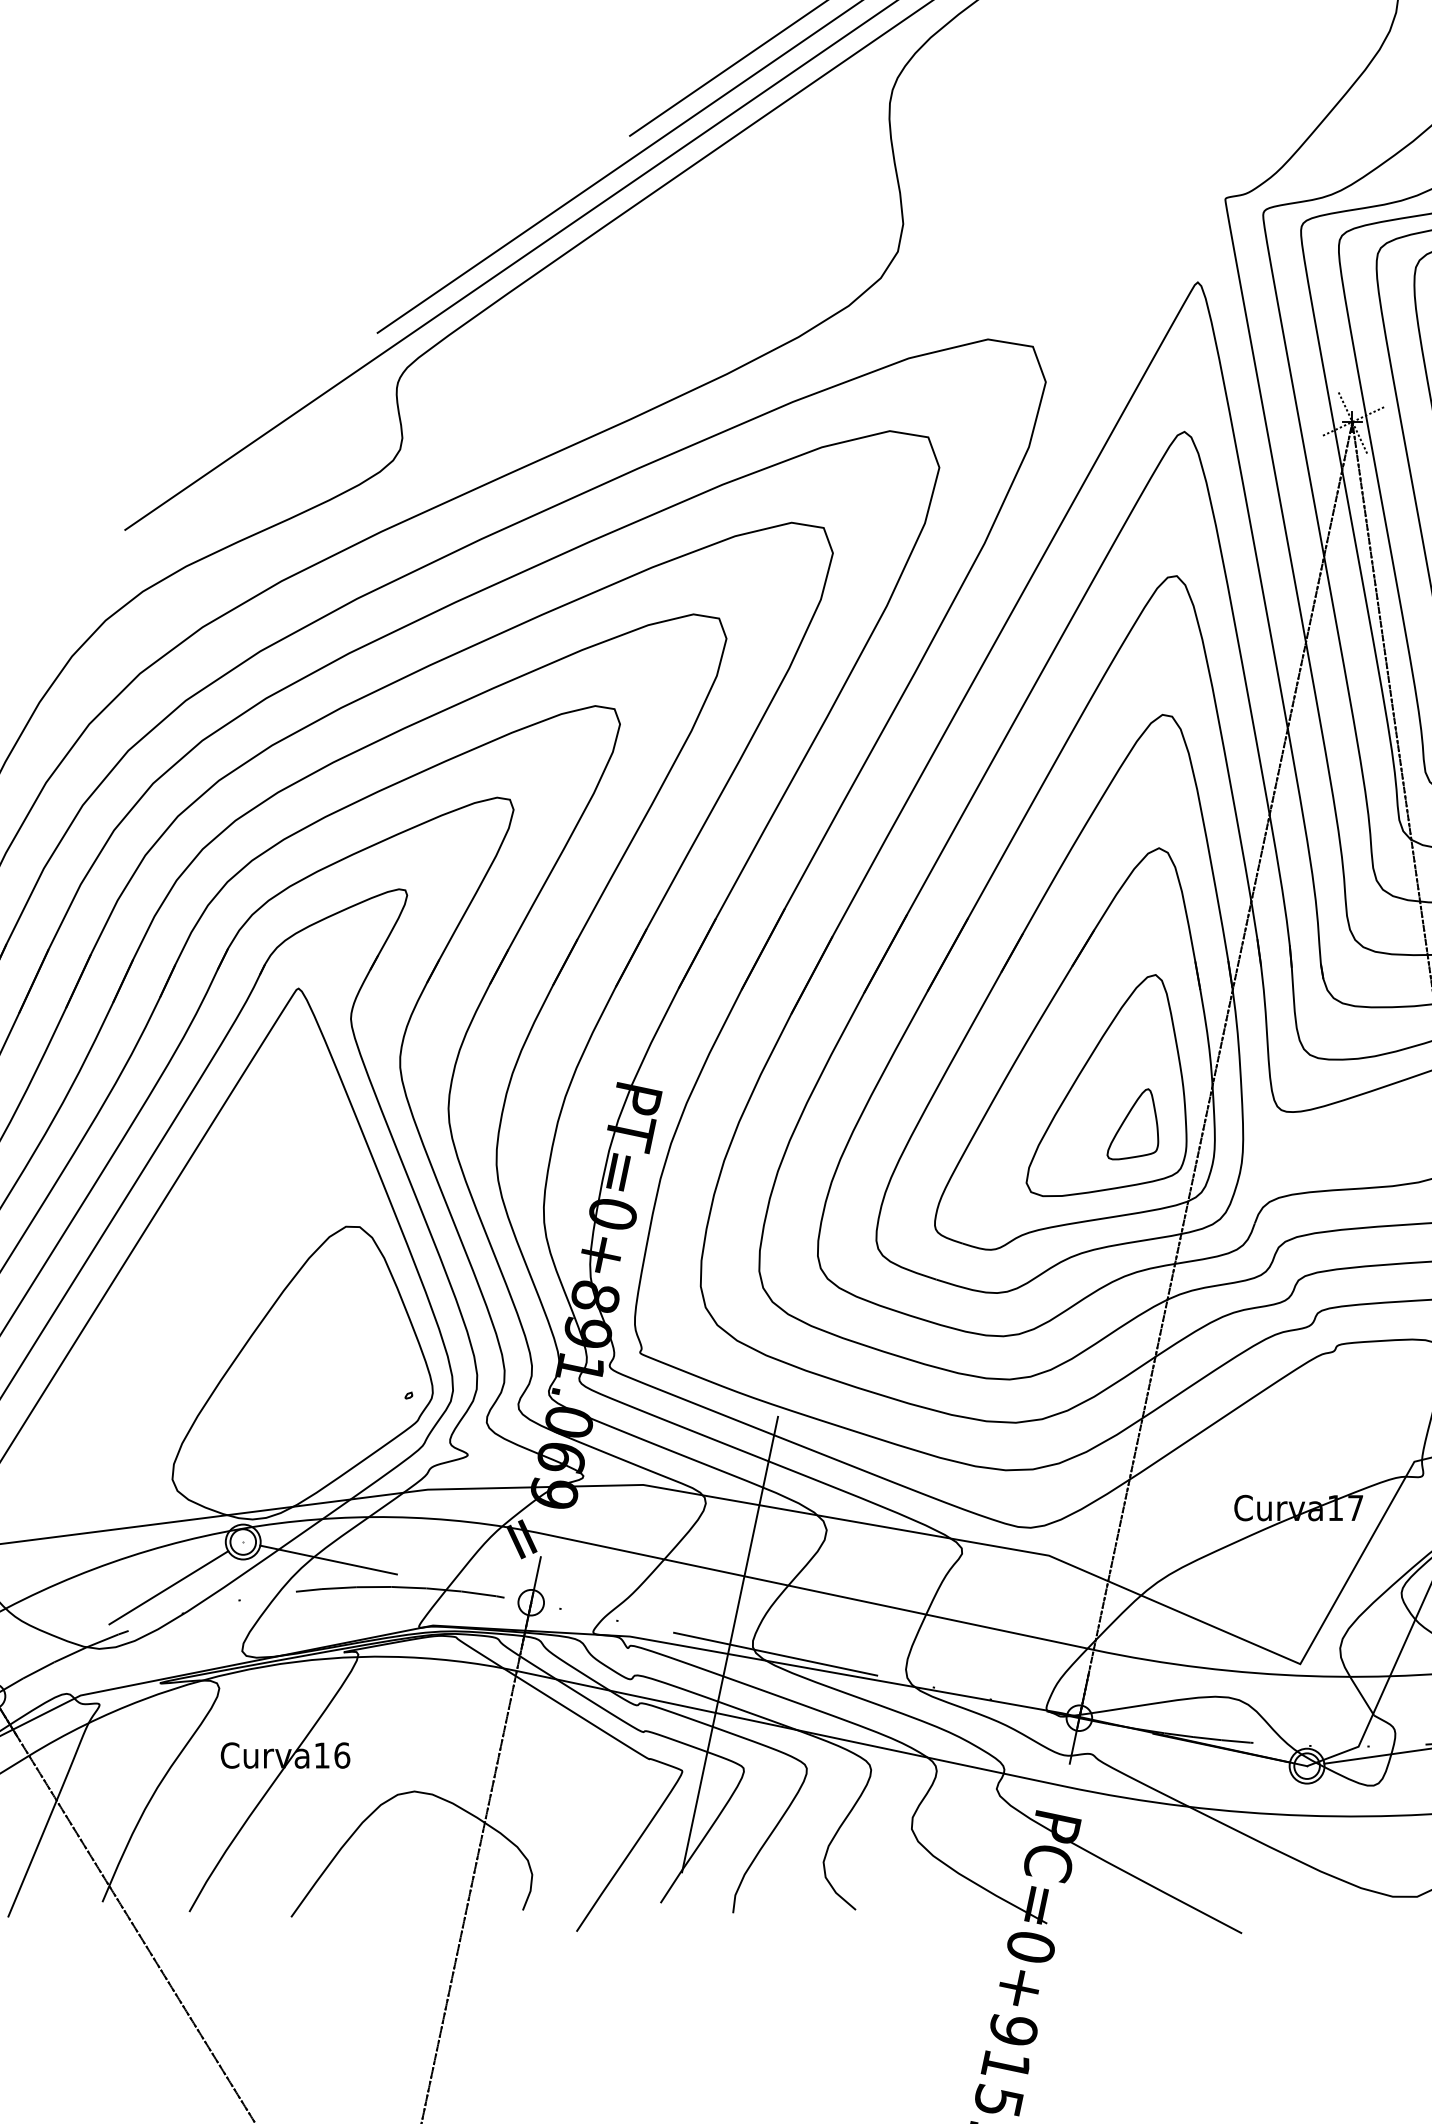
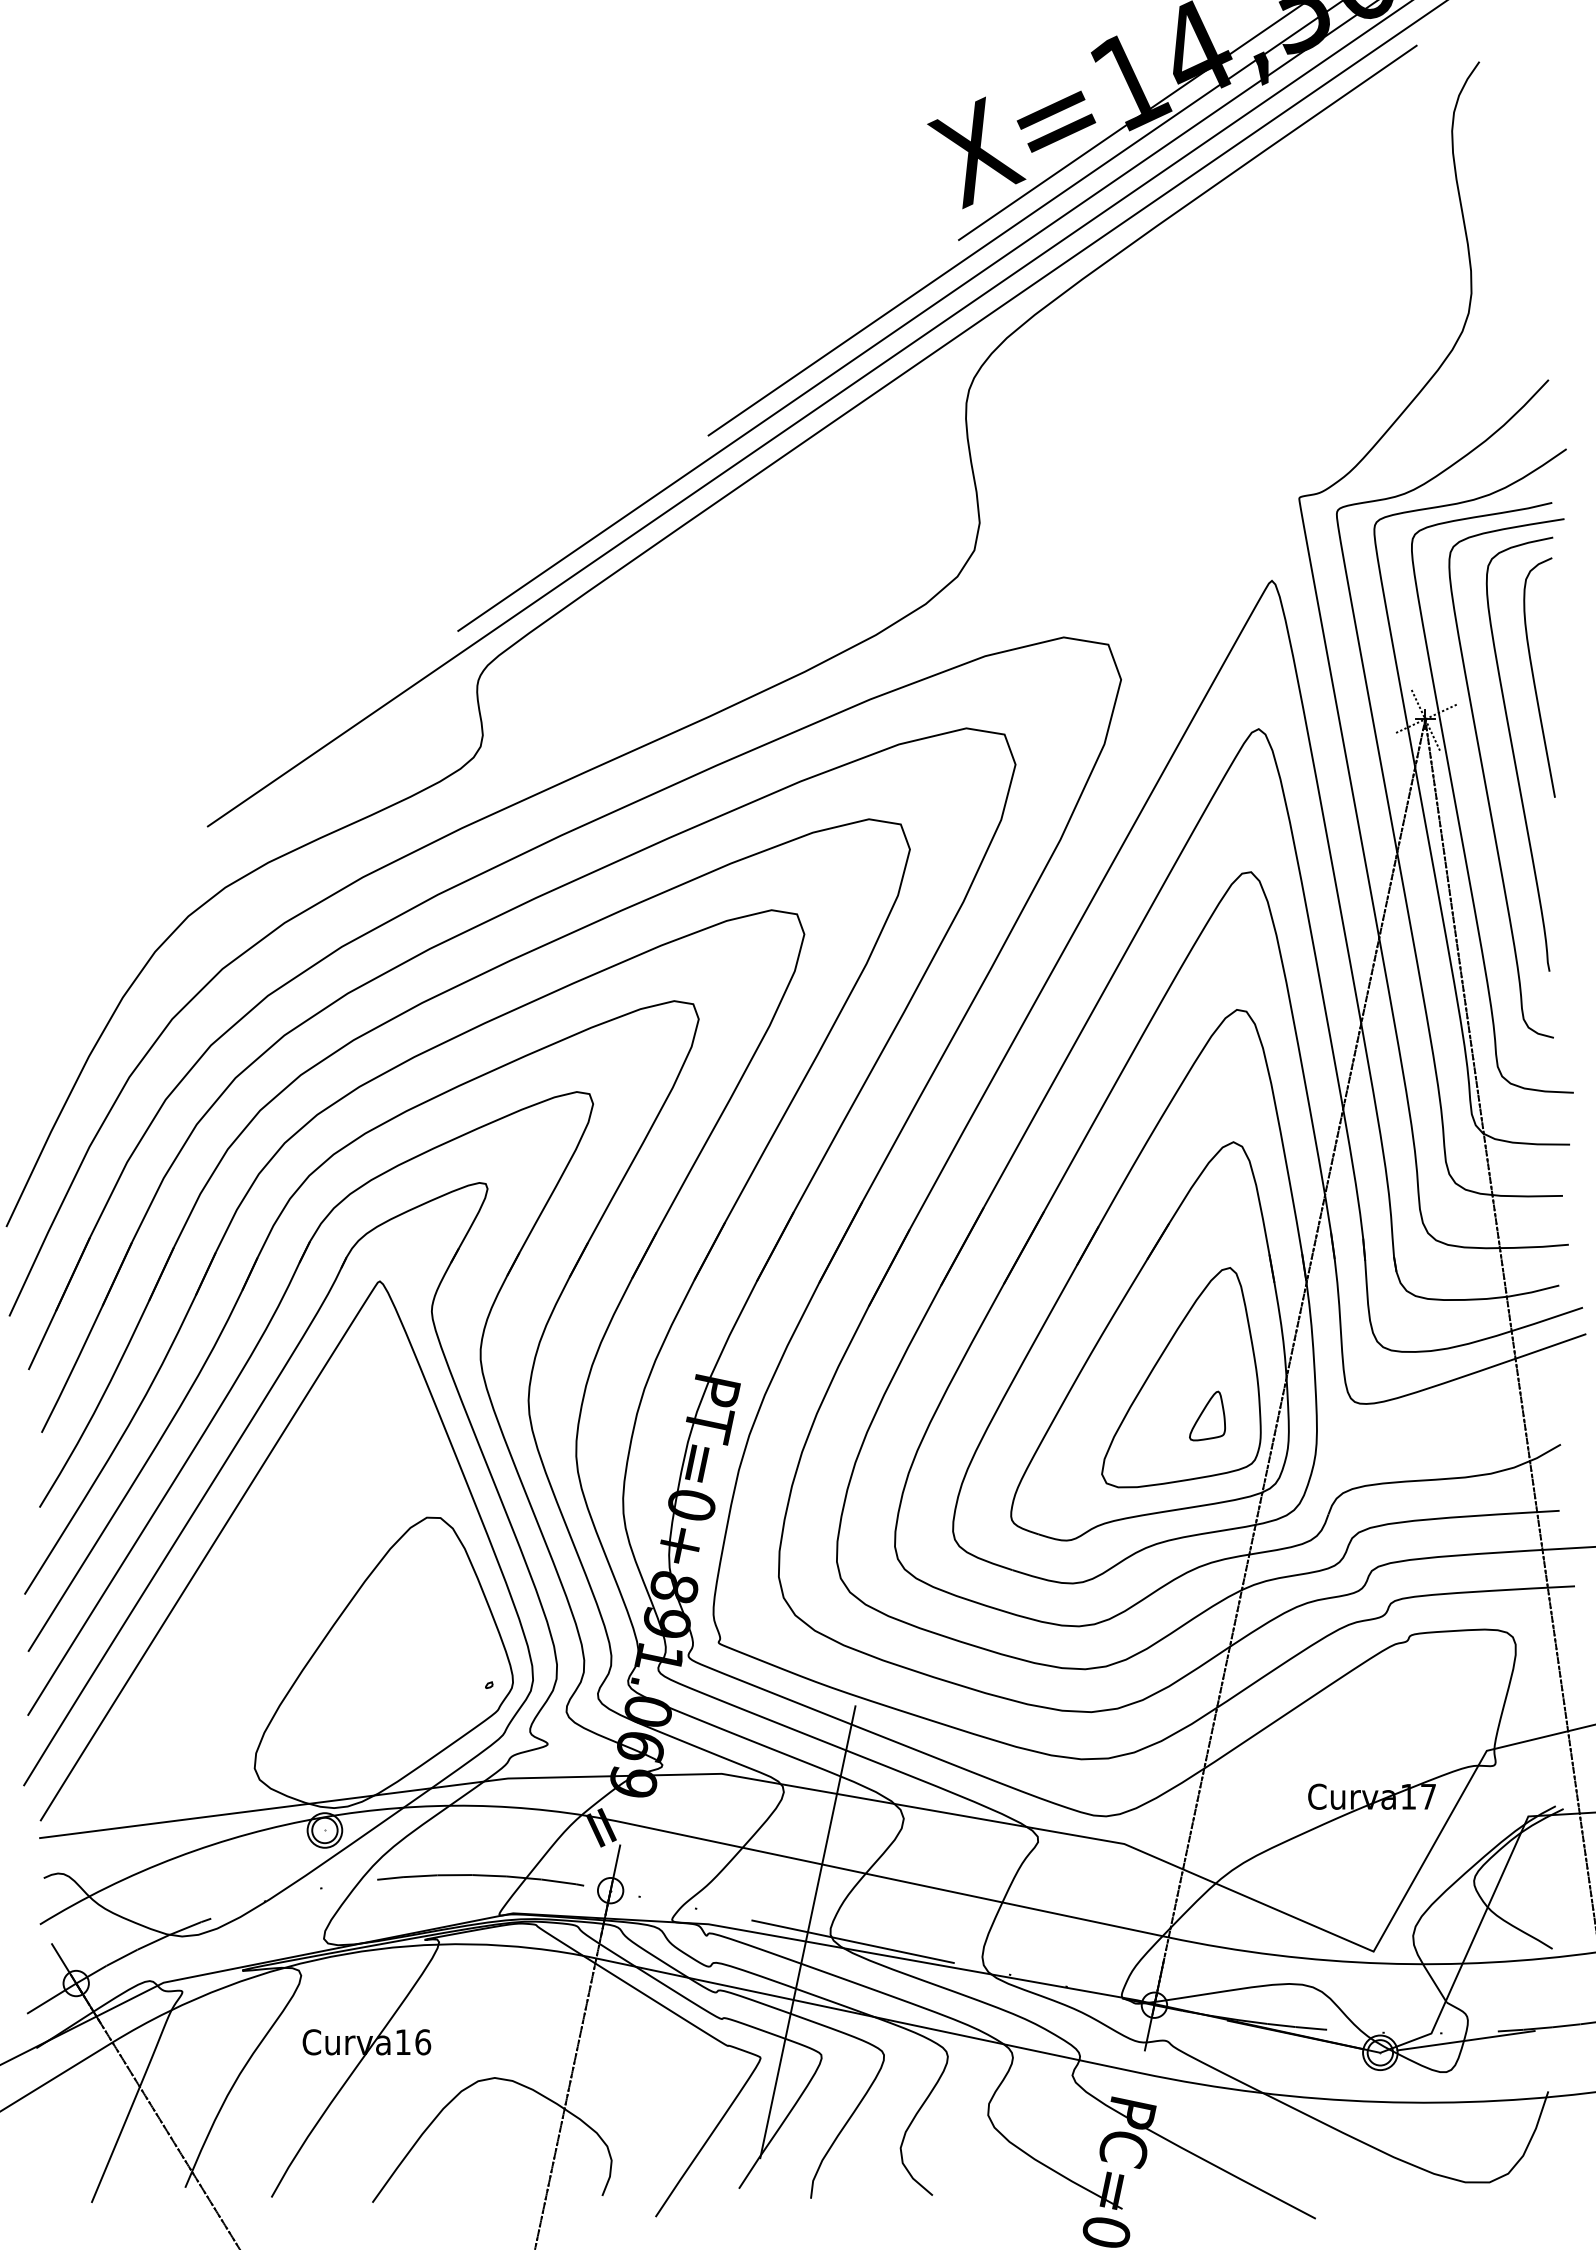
part: (1132, 1123) -> (1207, 1415), size x0.7
line: (328, 1560) -> (409, 1848), removed
line: (169, 1587) -> (251, 1875), removed

